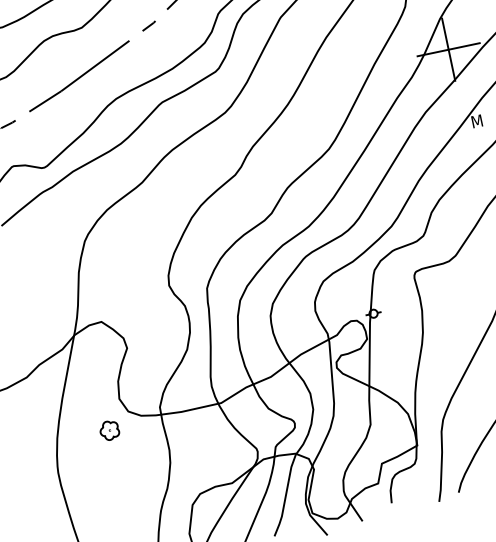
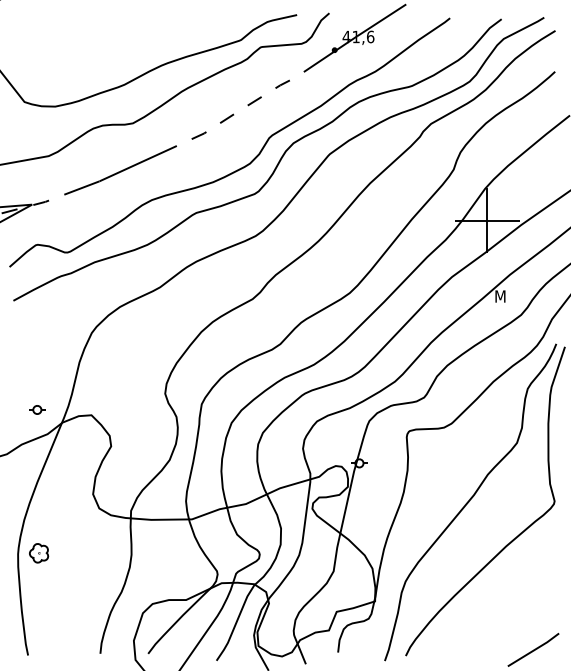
part: (47, 327) -> (37, 409), added
part: (110, 430) -> (39, 553), moved

